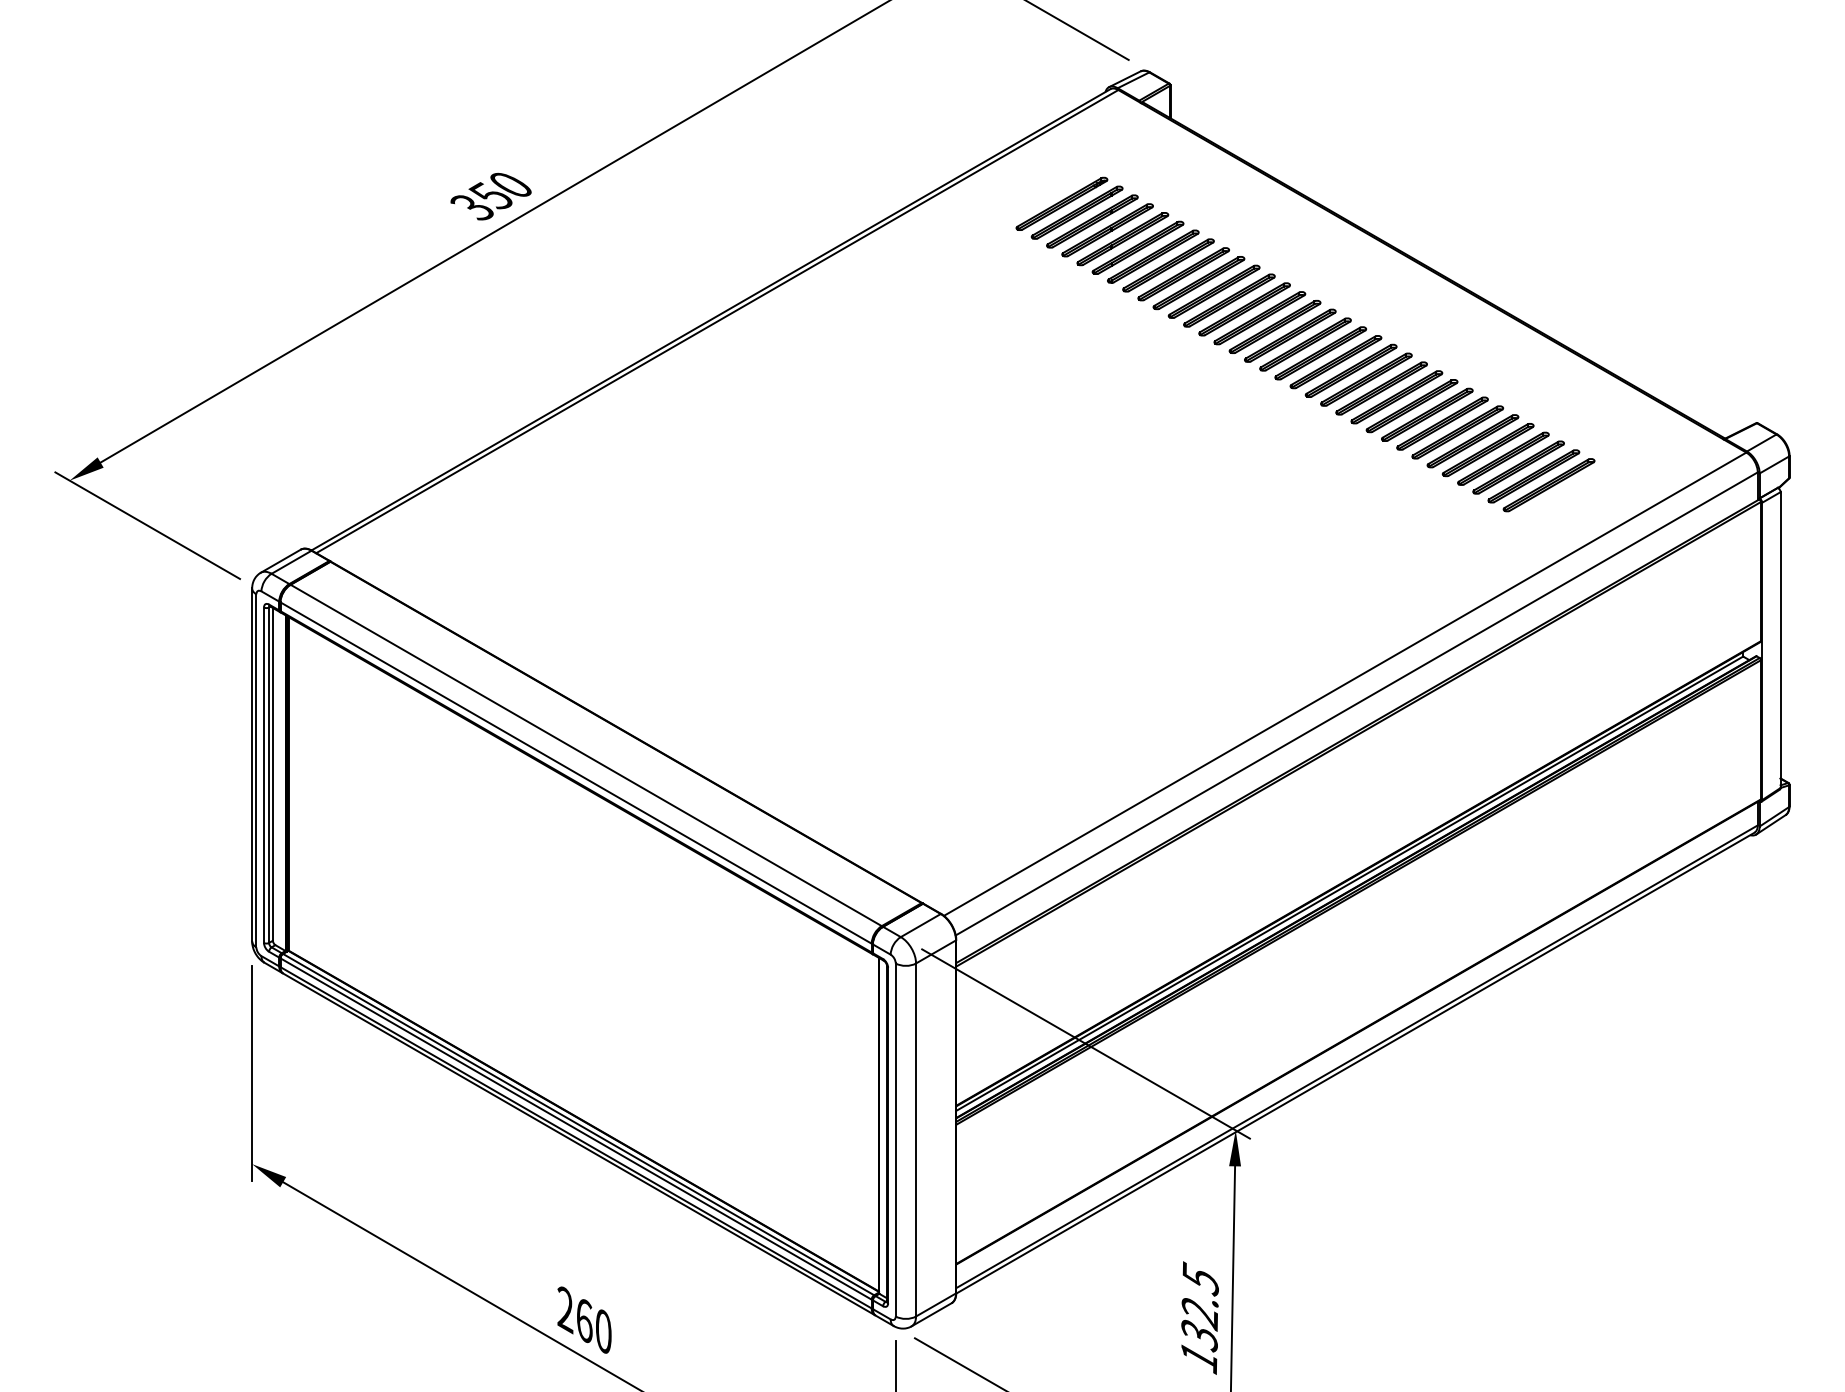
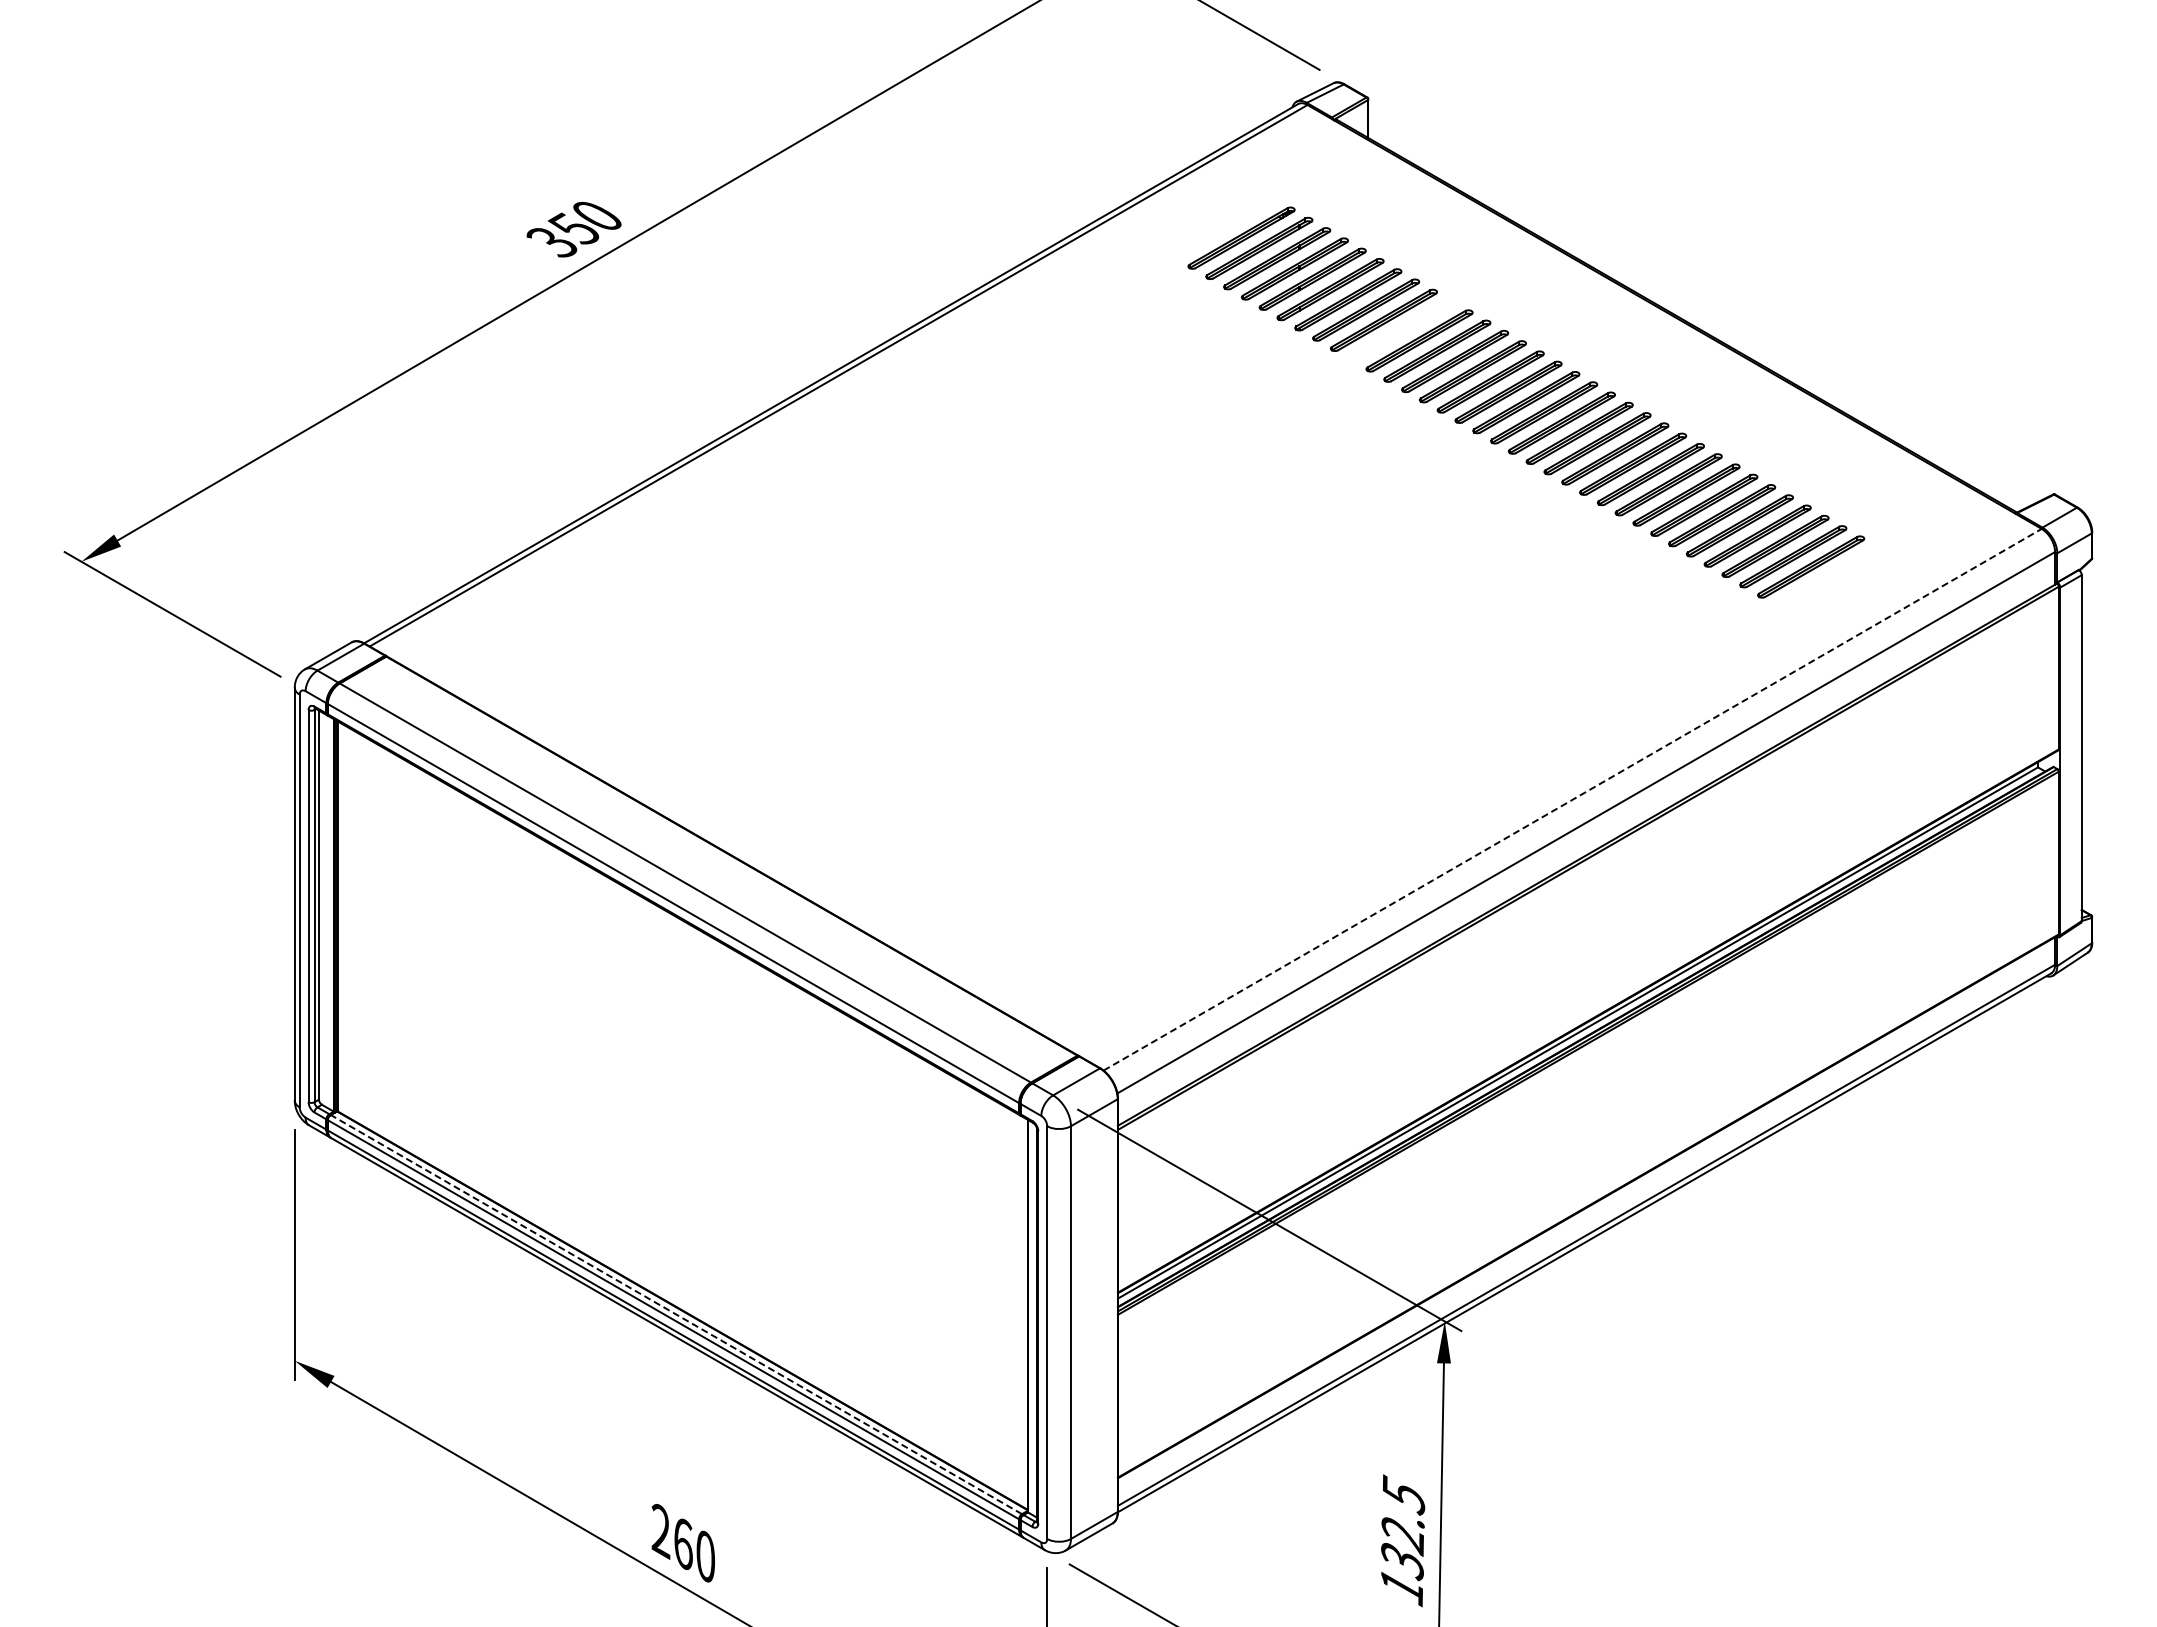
part: (1198, 282) -> (1401, 330), removed
line: (1345, 684) -> (1572, 799), solid -> dashed
line: (578, 1124) -> (676, 1314), solid -> dashed

